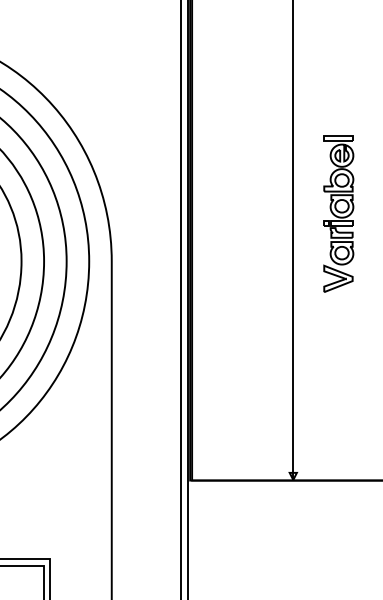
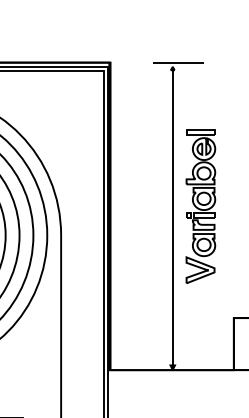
part: (338, 212) -> (200, 205), size x1.6

